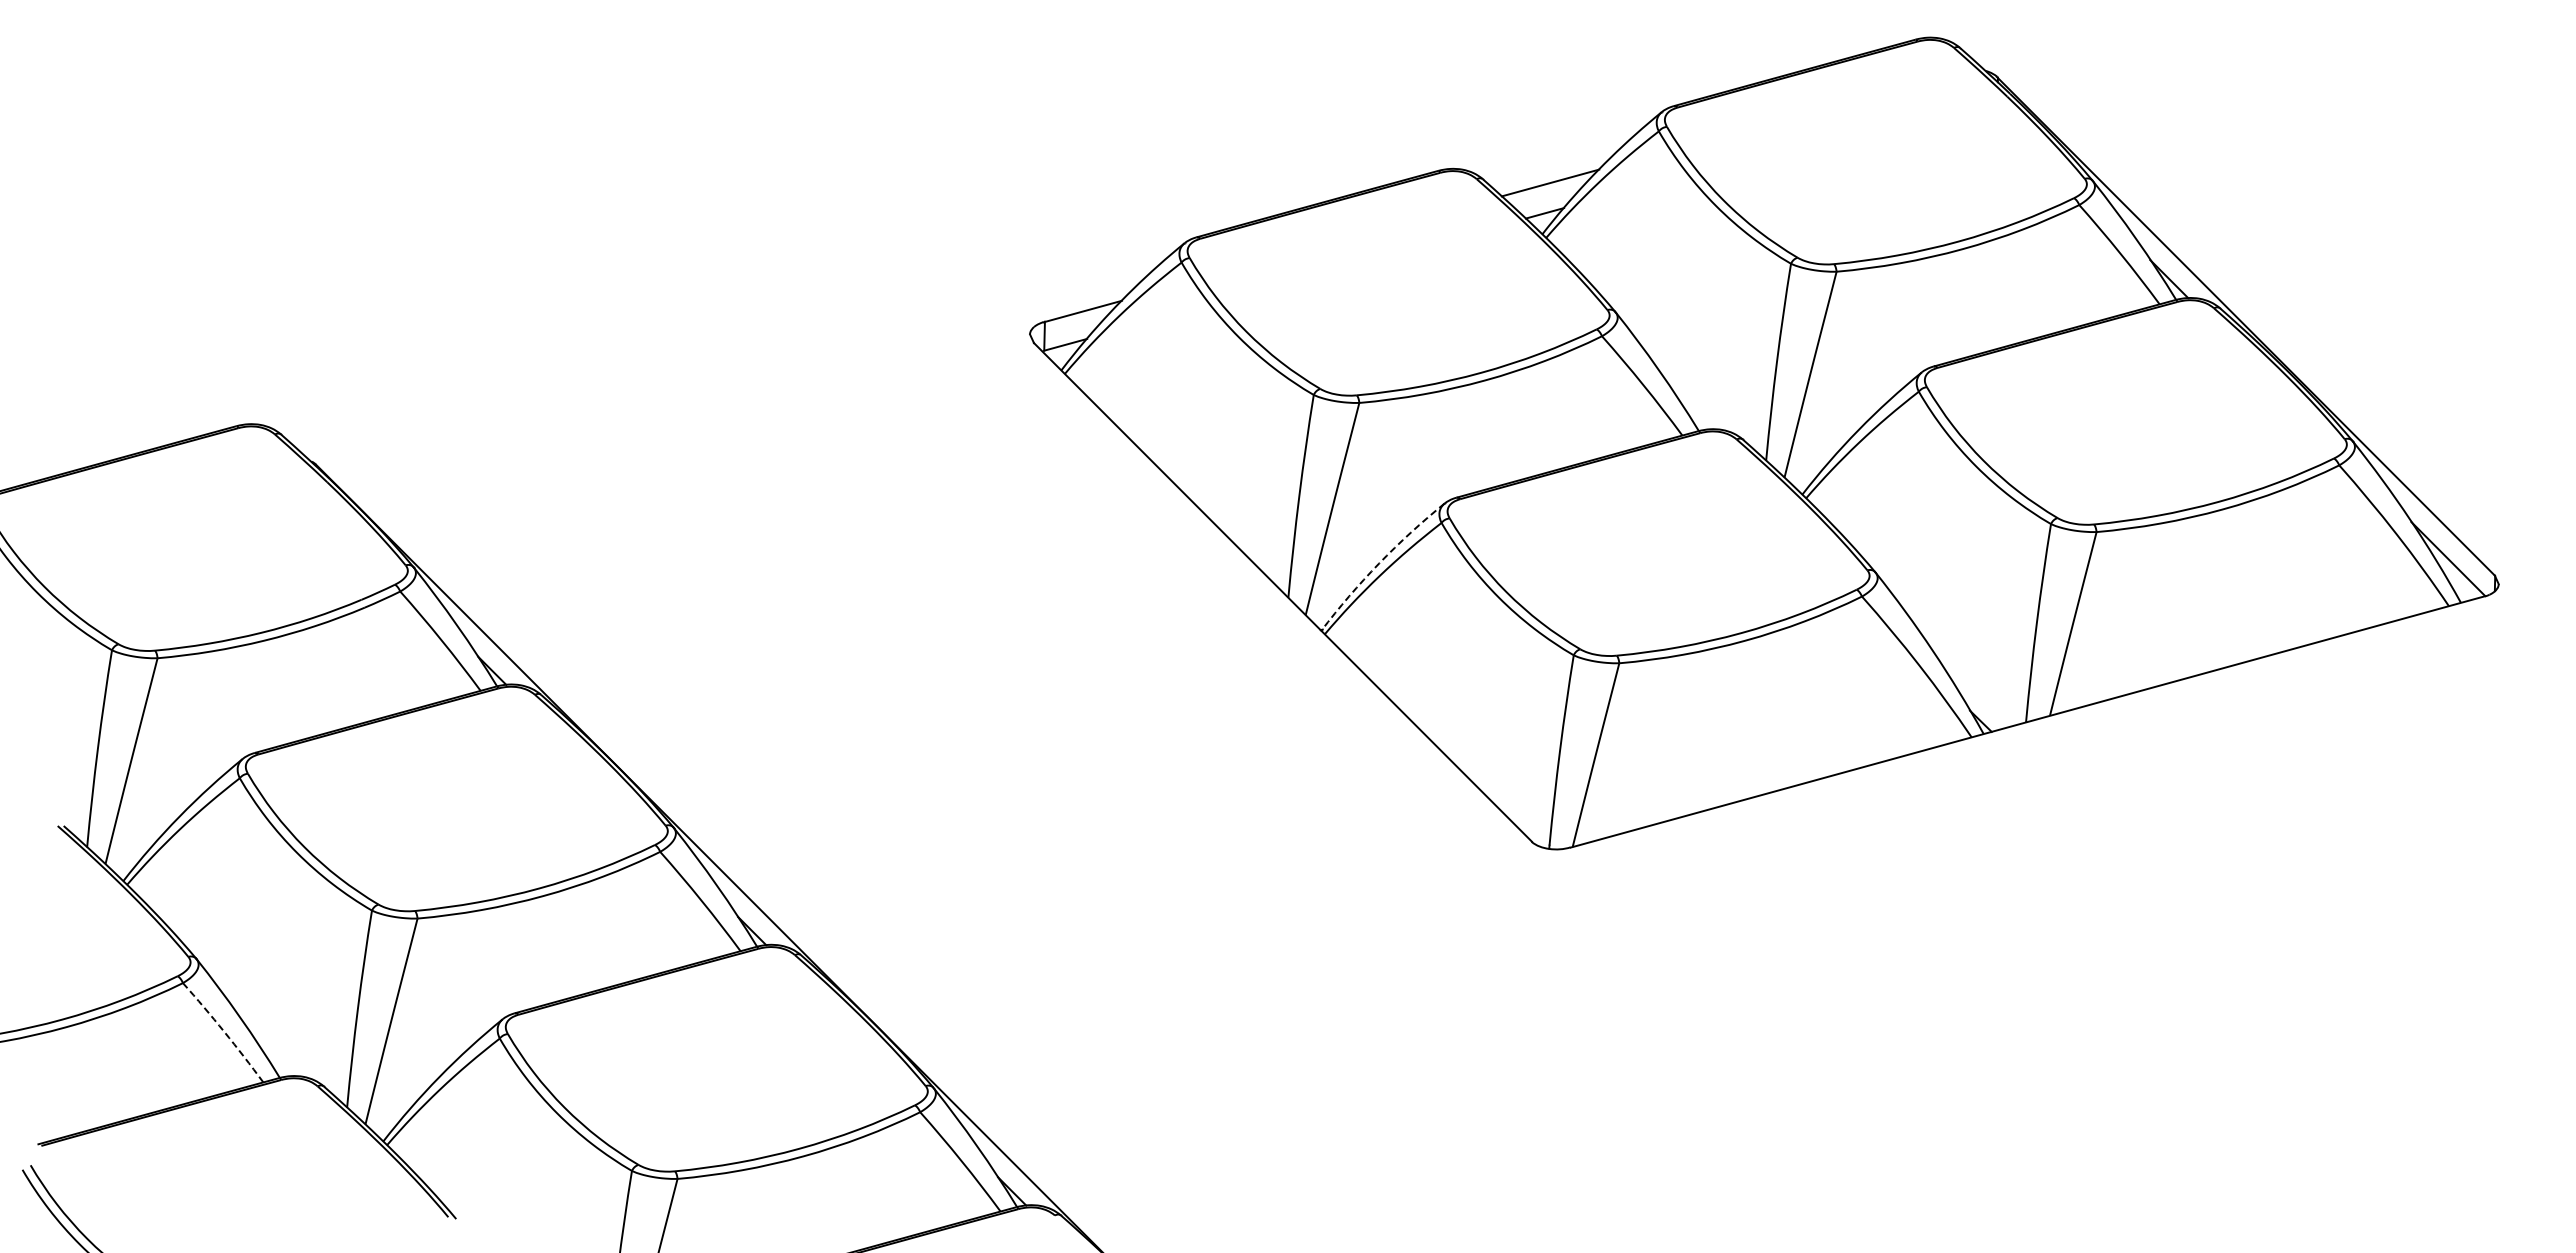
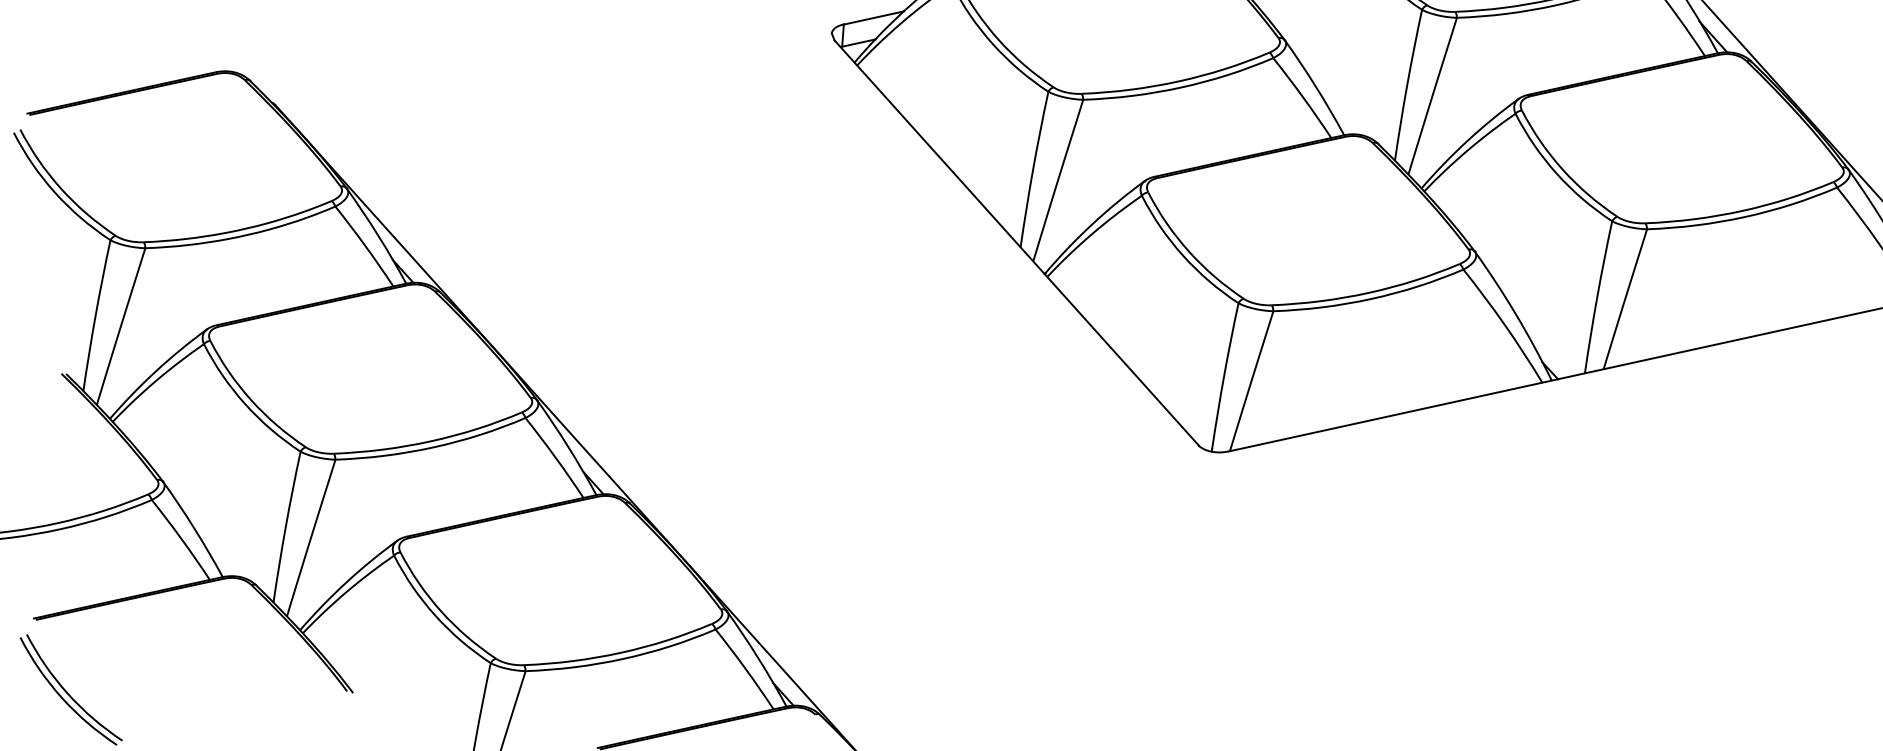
arc: (1379, 563) -> (1092, 224), dashed -> solid
arc: (224, 1031) -> (181, 539), dashed -> solid

